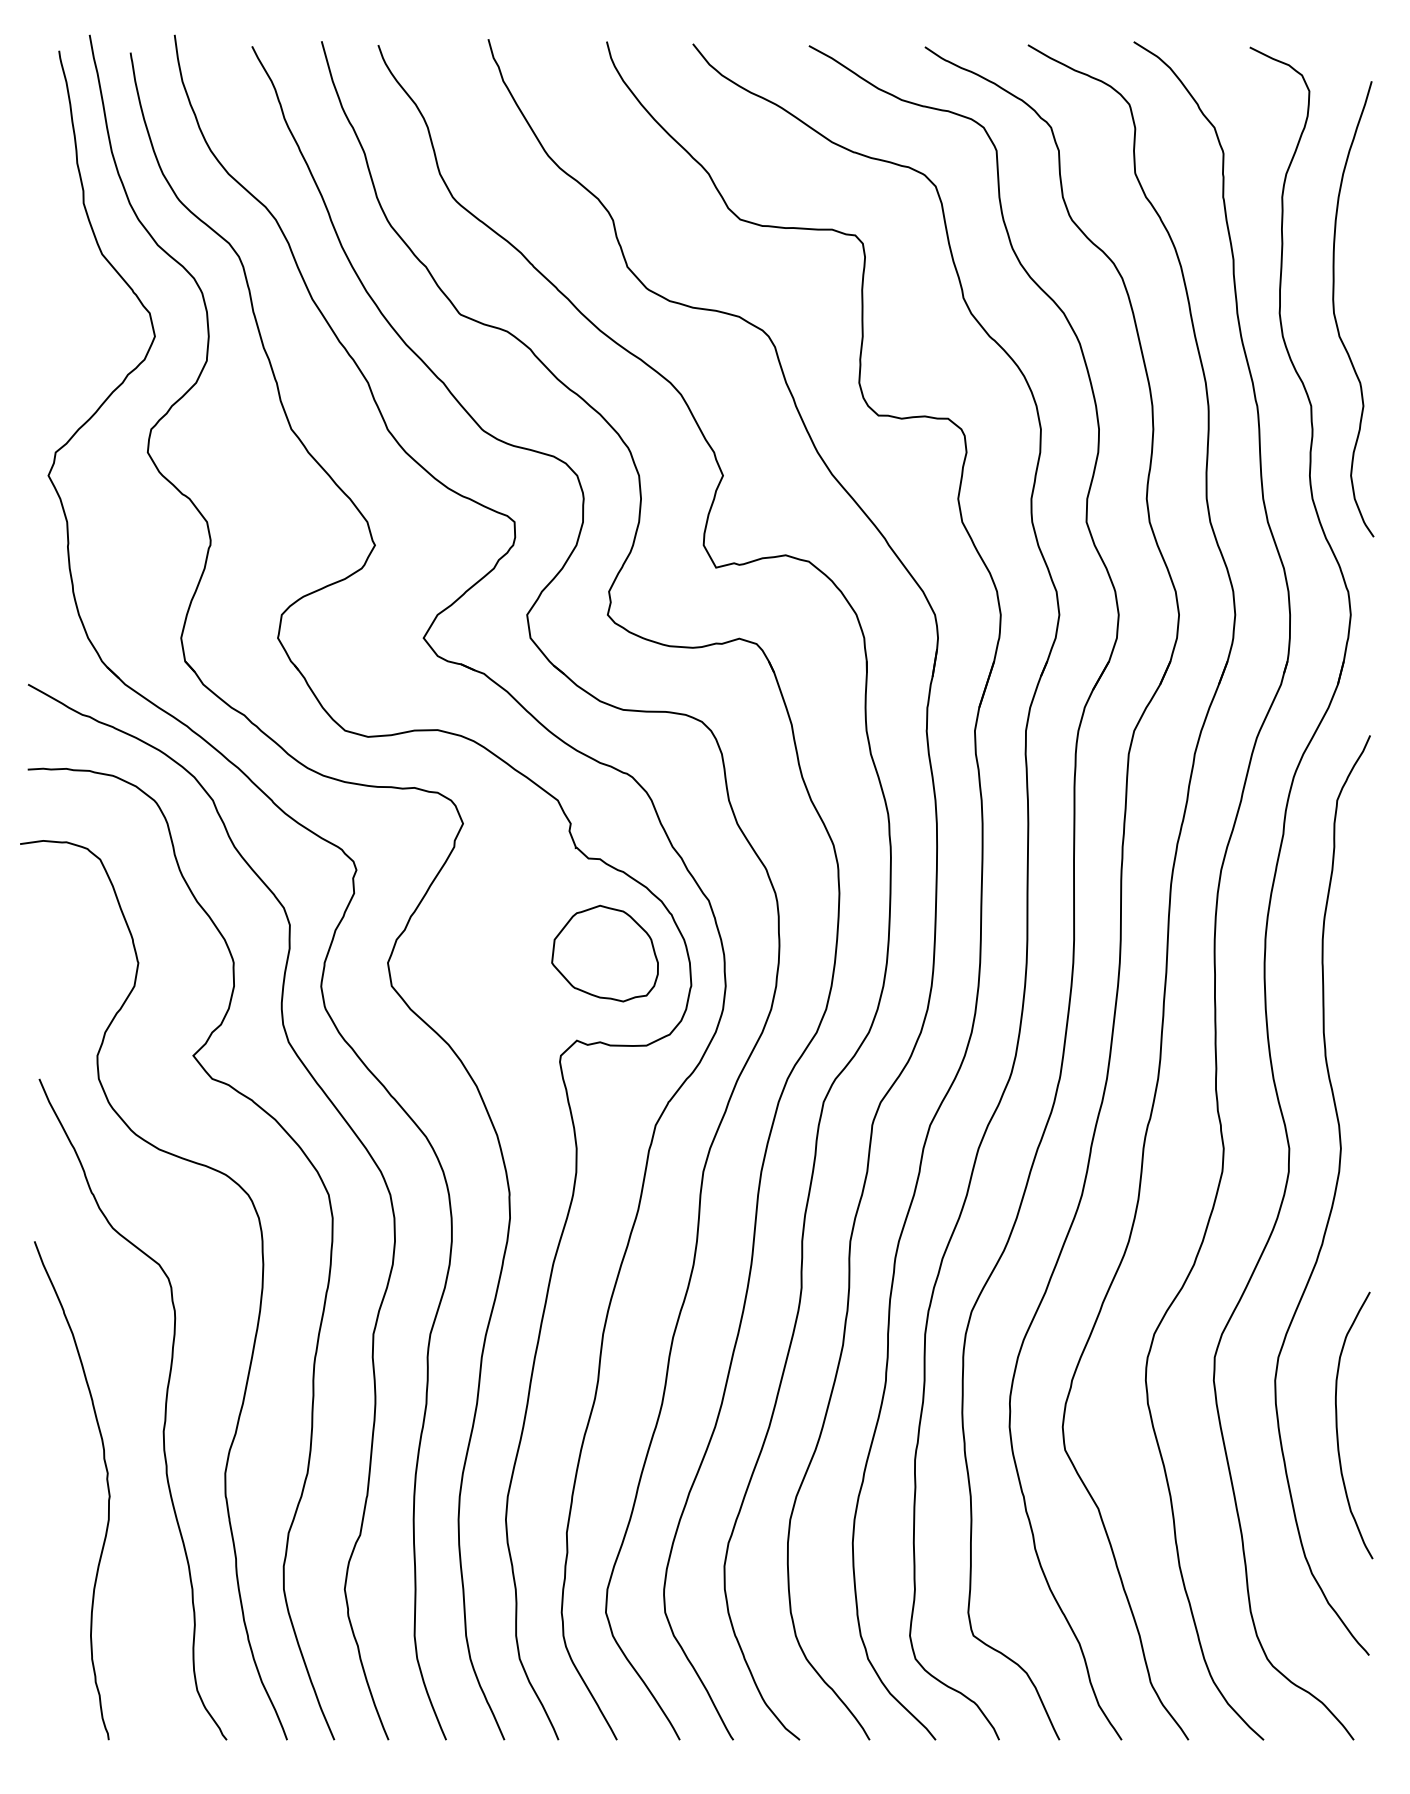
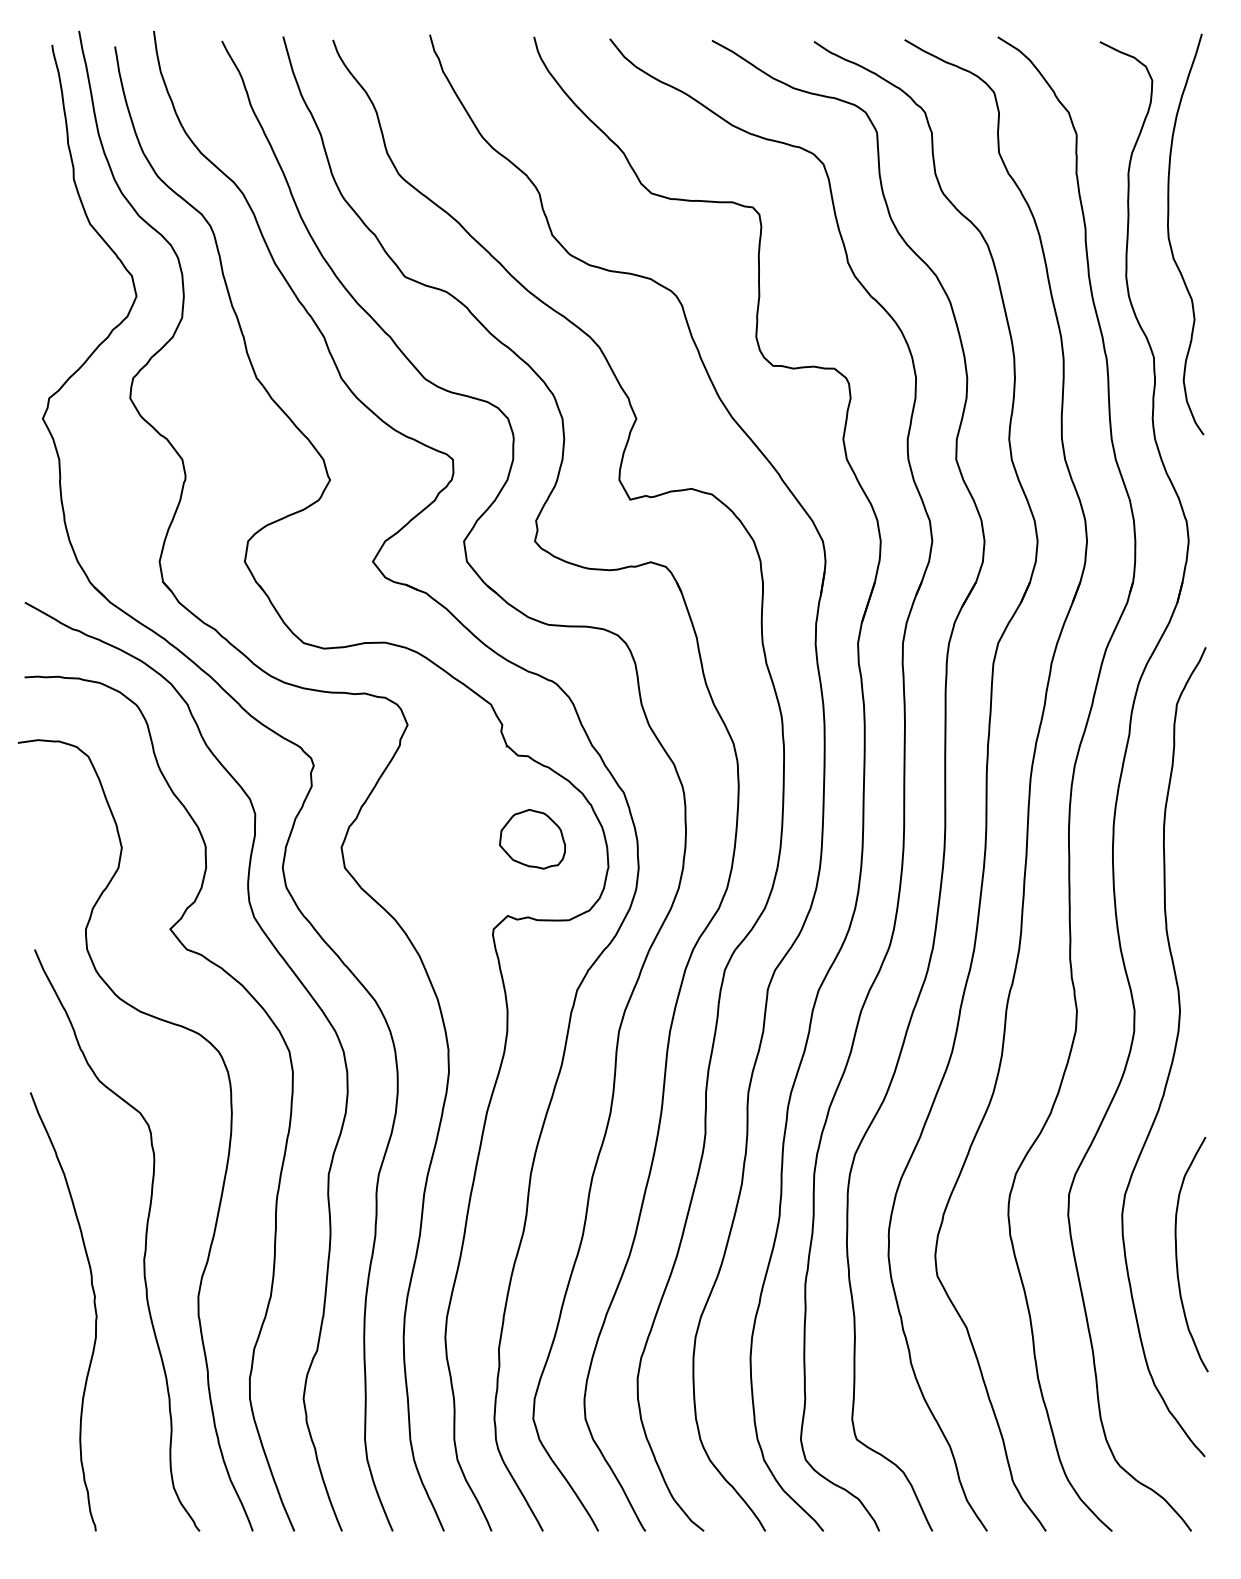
curve: (1335, 314) -> (1169, 239), moved
part: (604, 953) -> (532, 839), size x0.7

